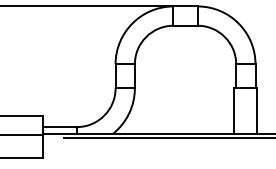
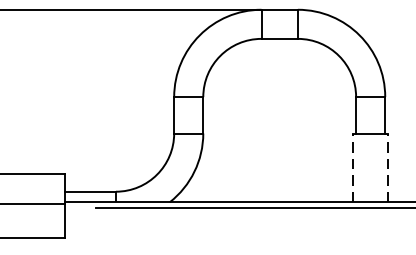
line: (234, 111) -> (353, 168), solid -> dashed
line: (257, 111) -> (388, 168), solid -> dashed

